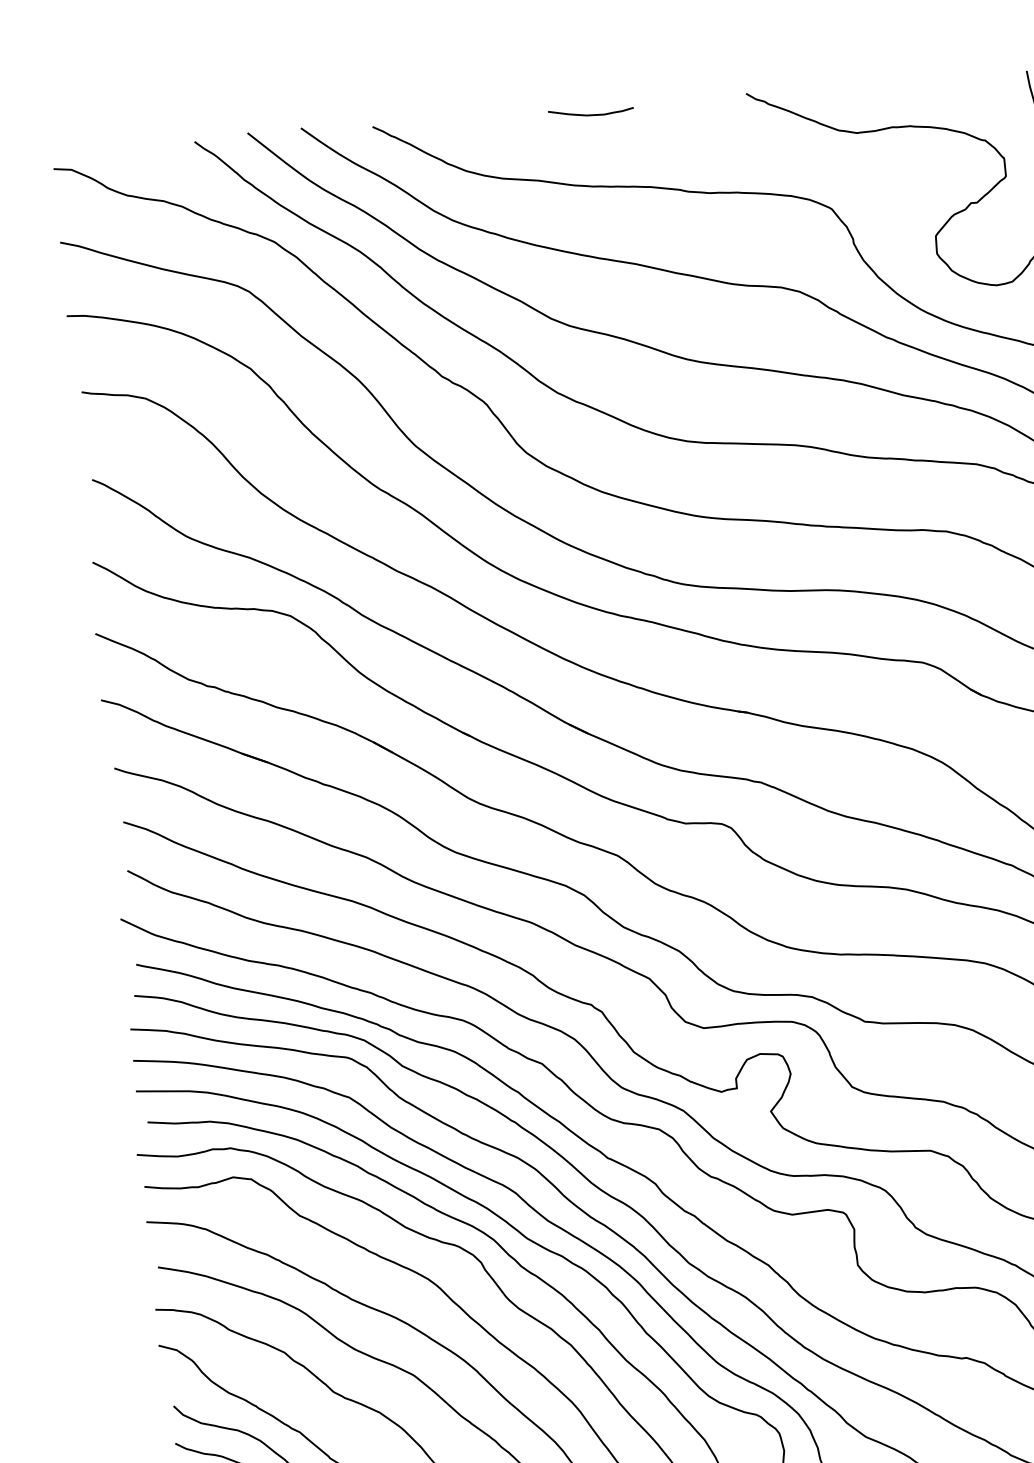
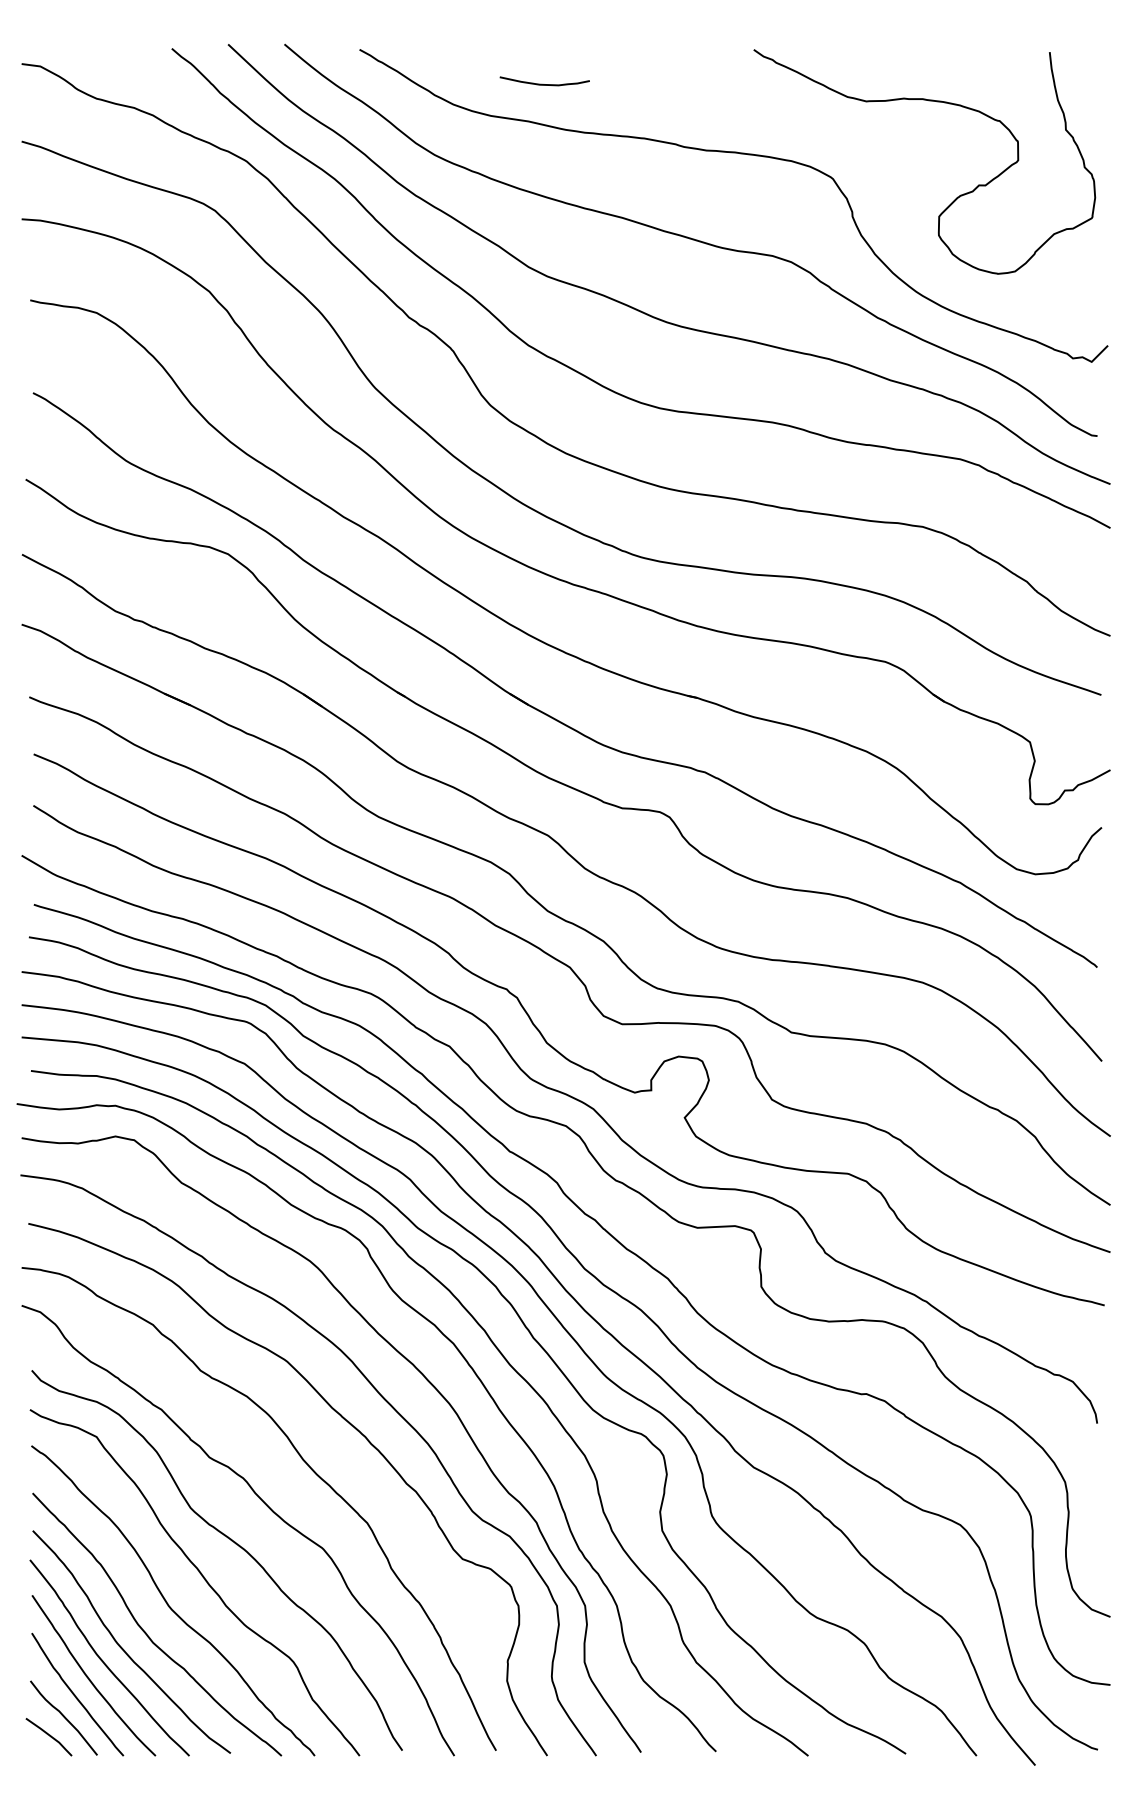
curve: (589, 114) -> (542, 83), moved

